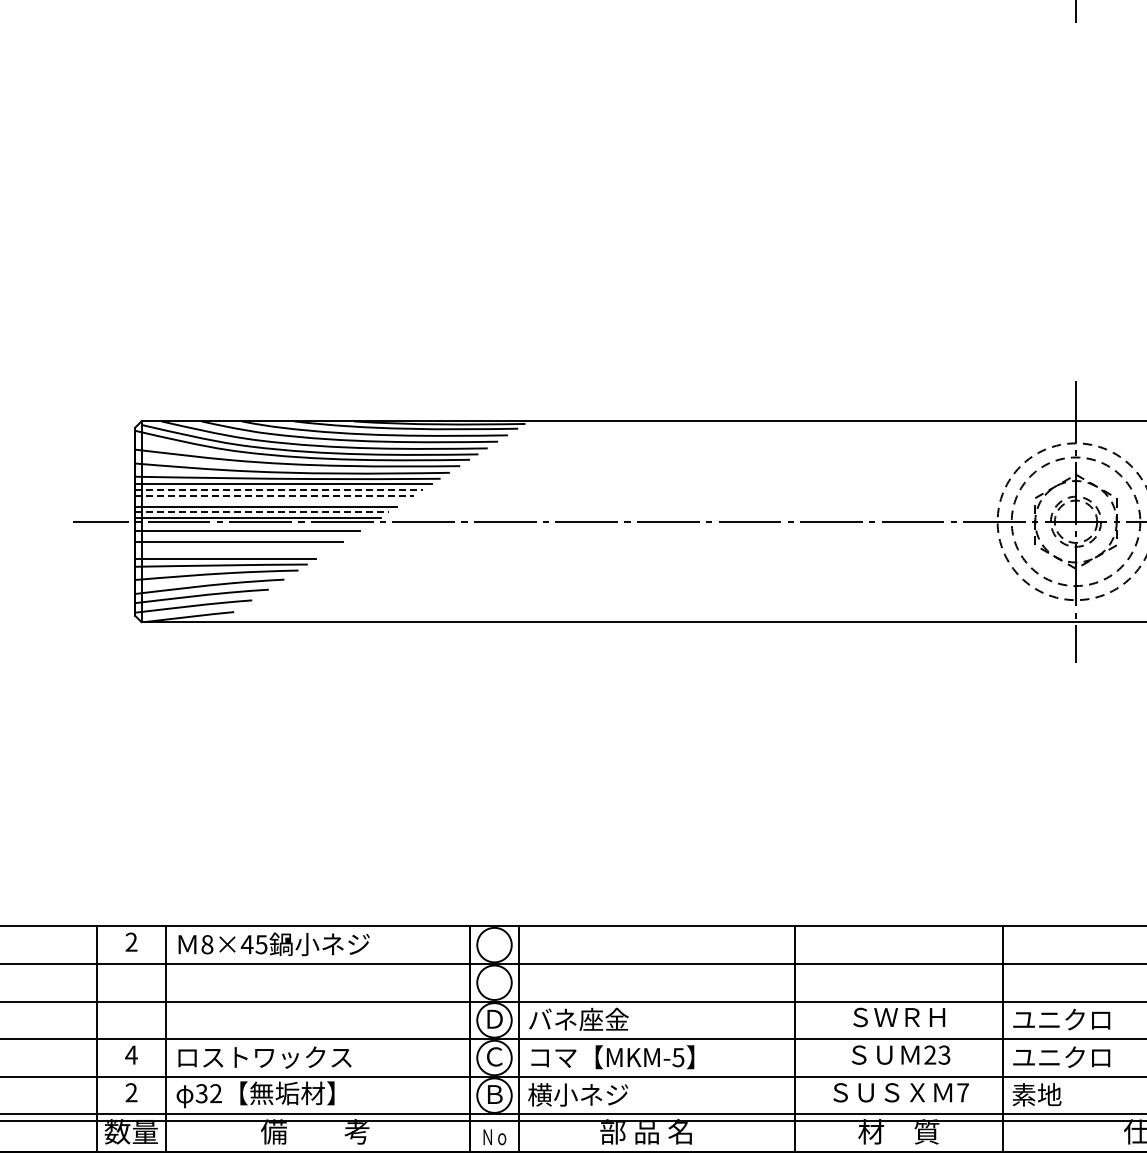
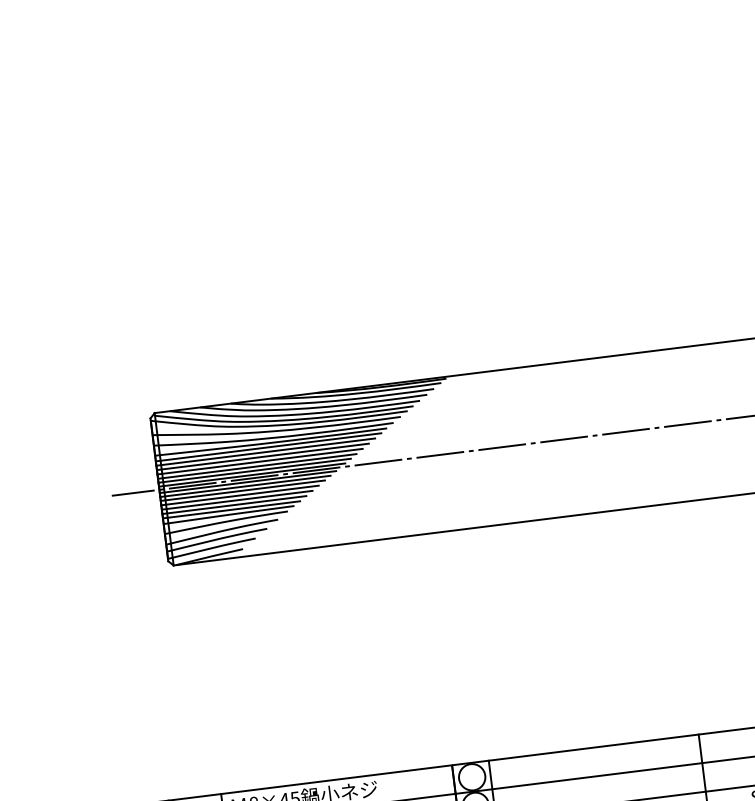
line: (279, 489) -> (265, 451), dashed -> solid
line: (274, 495) -> (262, 456), dashed -> solid
line: (270, 501) -> (260, 461), added
line: (261, 512) -> (254, 470), dashed -> solid
line: (251, 525) -> (248, 481), added
line: (243, 536) -> (243, 490), added
line: (234, 547) -> (237, 500), added
line: (229, 553) -> (233, 505), added

